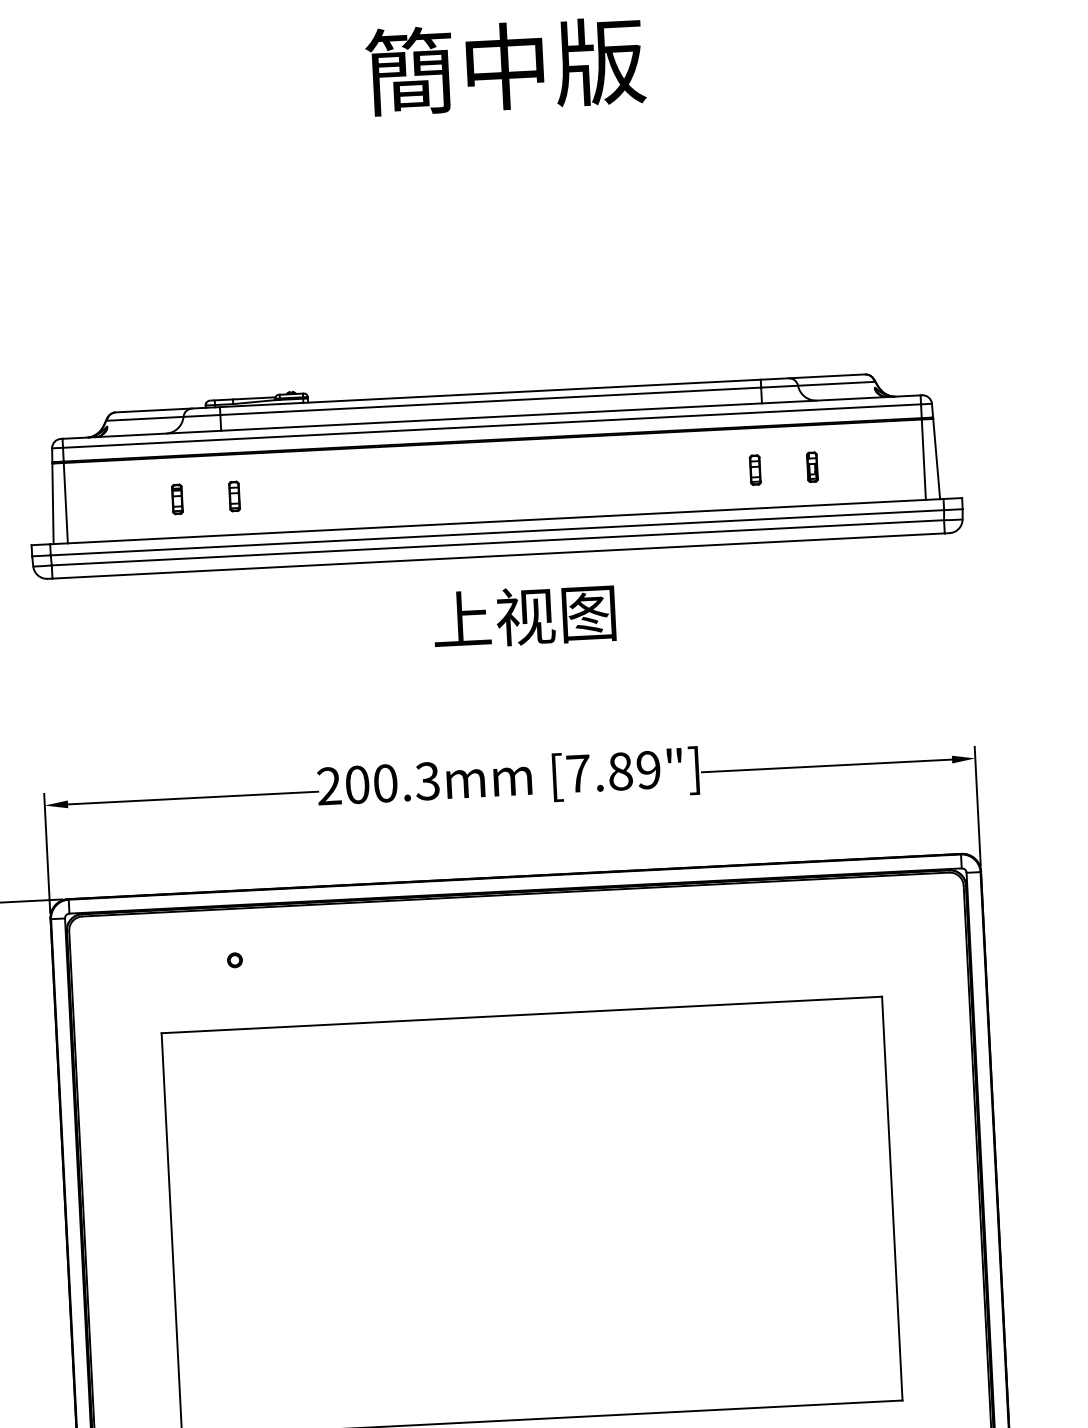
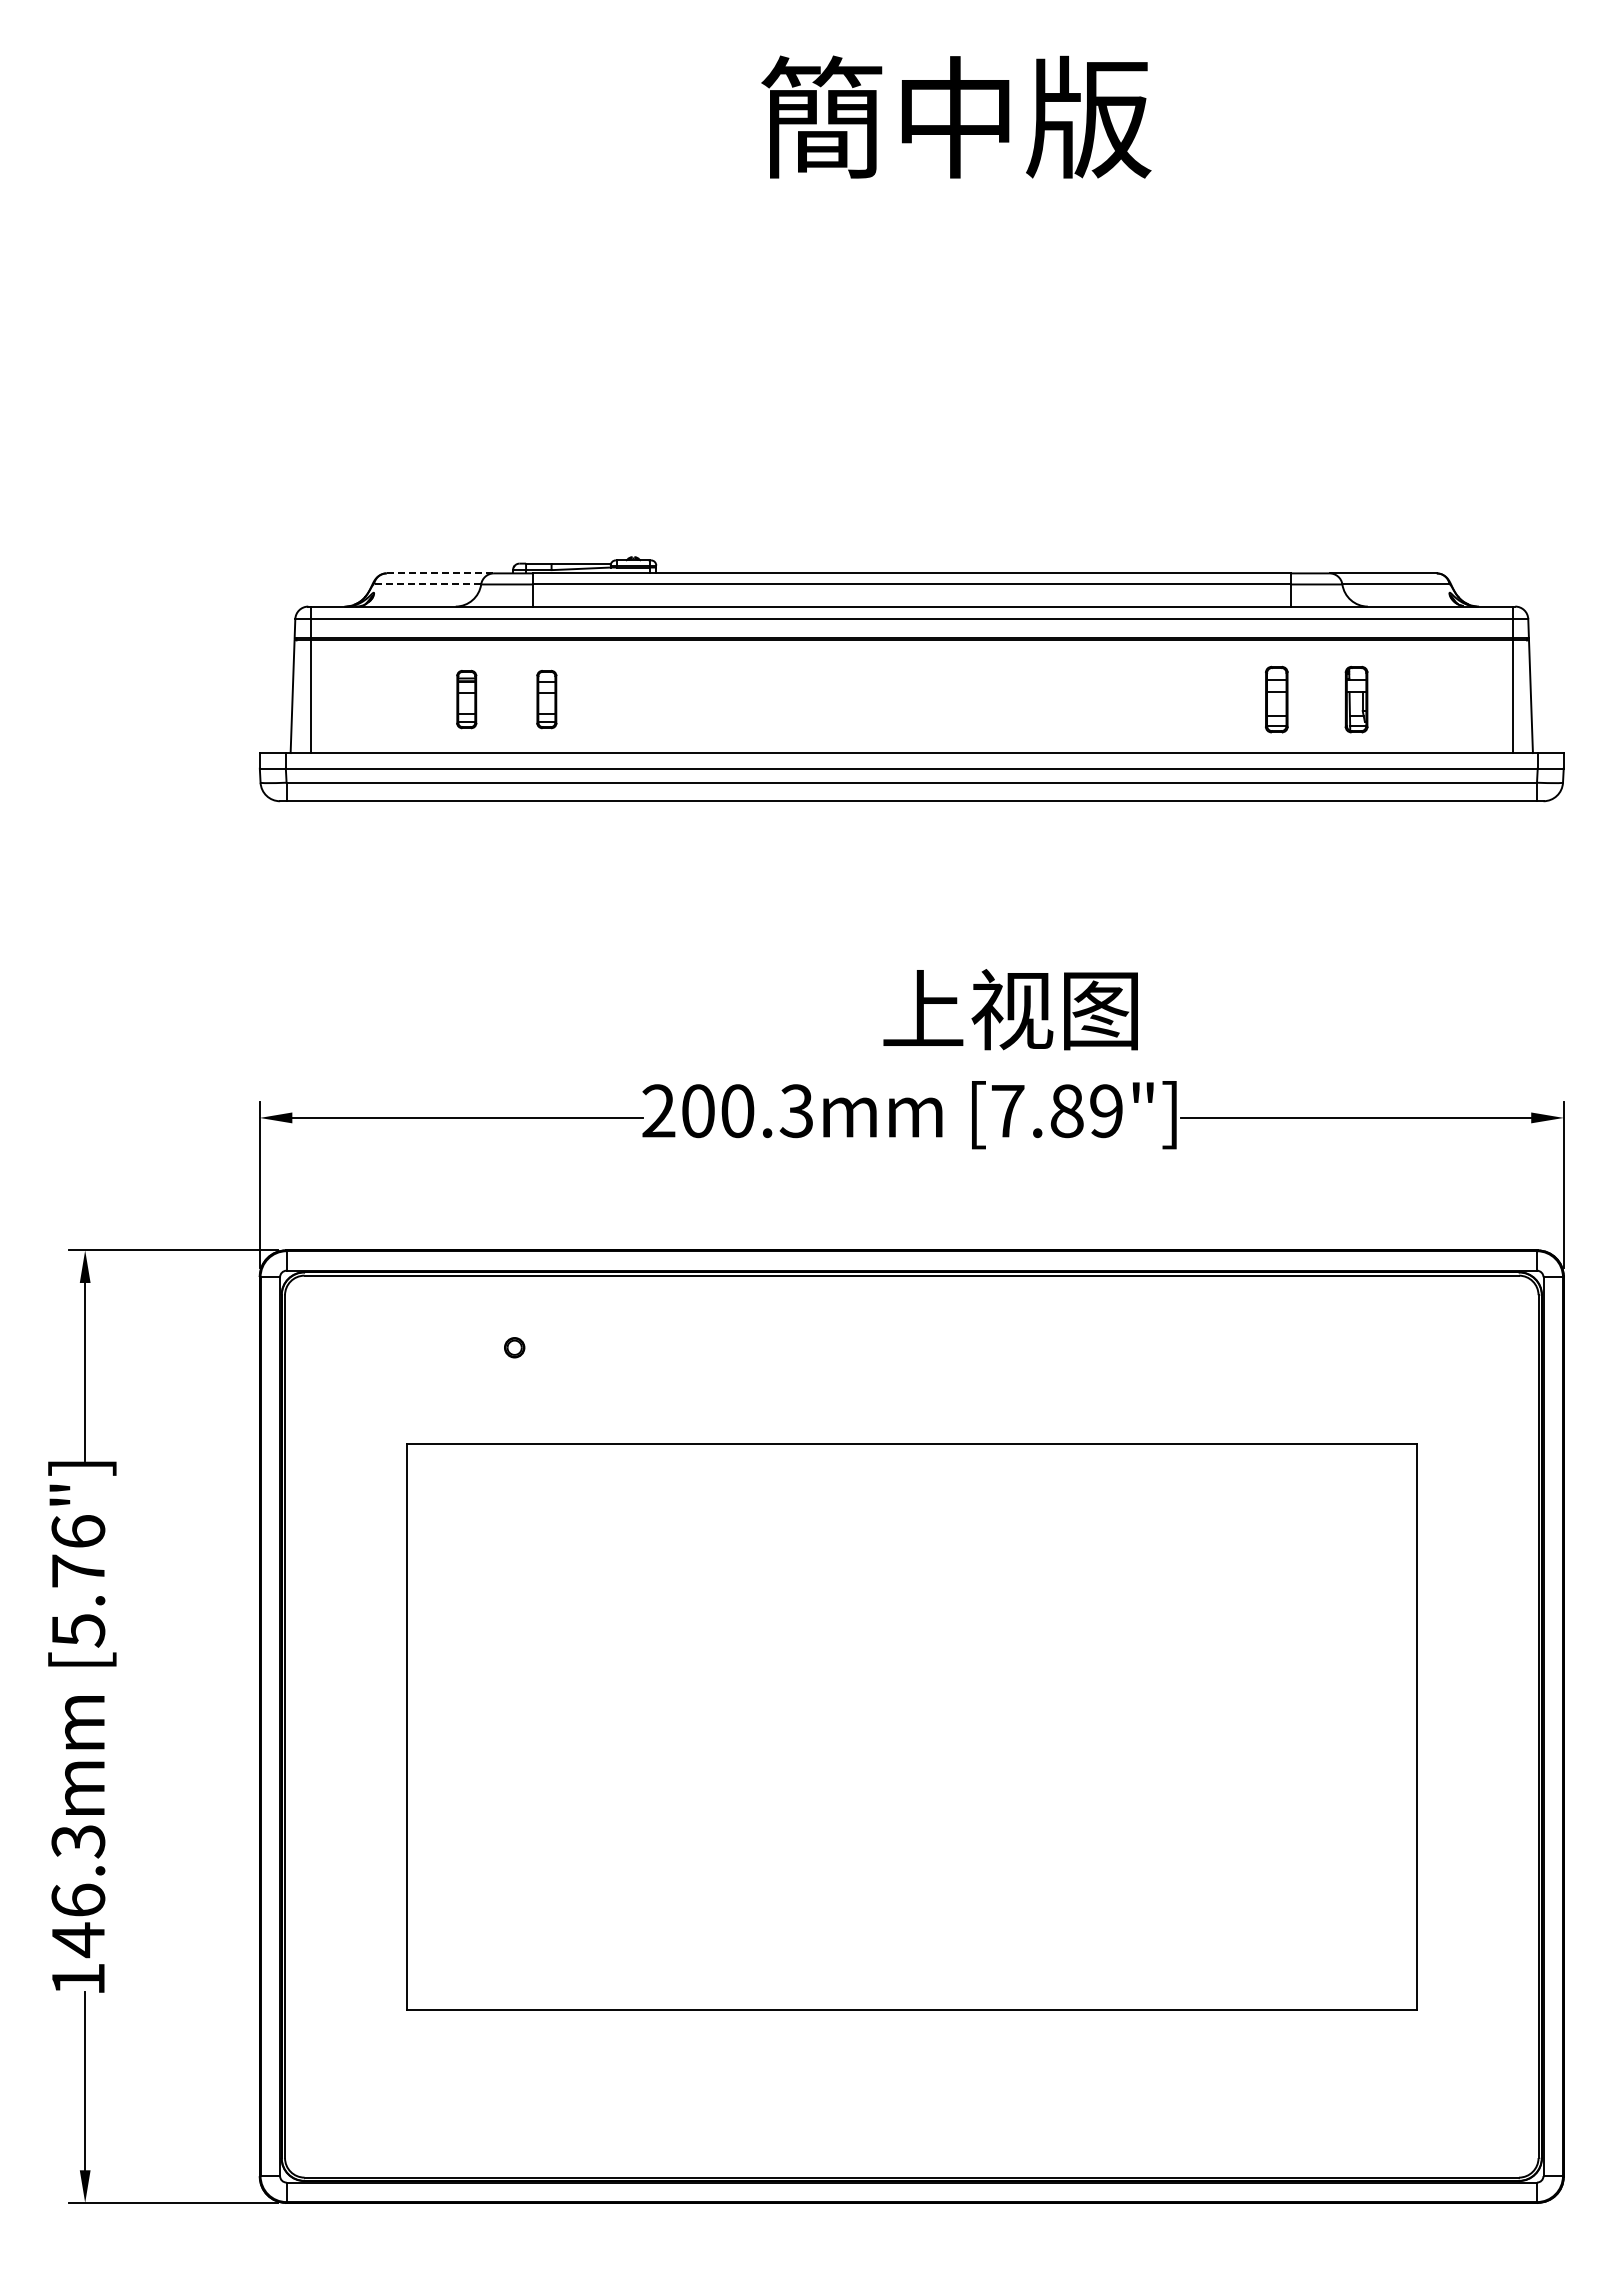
line: (154, 410) -> (440, 573), solid -> dashed
line: (145, 418) -> (427, 584), solid -> dashed
part: (812, 466) -> (1356, 698), size x1.6
part: (755, 469) -> (1276, 698), size x1.6
part: (234, 495) -> (546, 698), size x1.4
part: (177, 498) -> (466, 698), size x1.4
text: (524, 616) -> (1010, 1009), moved

